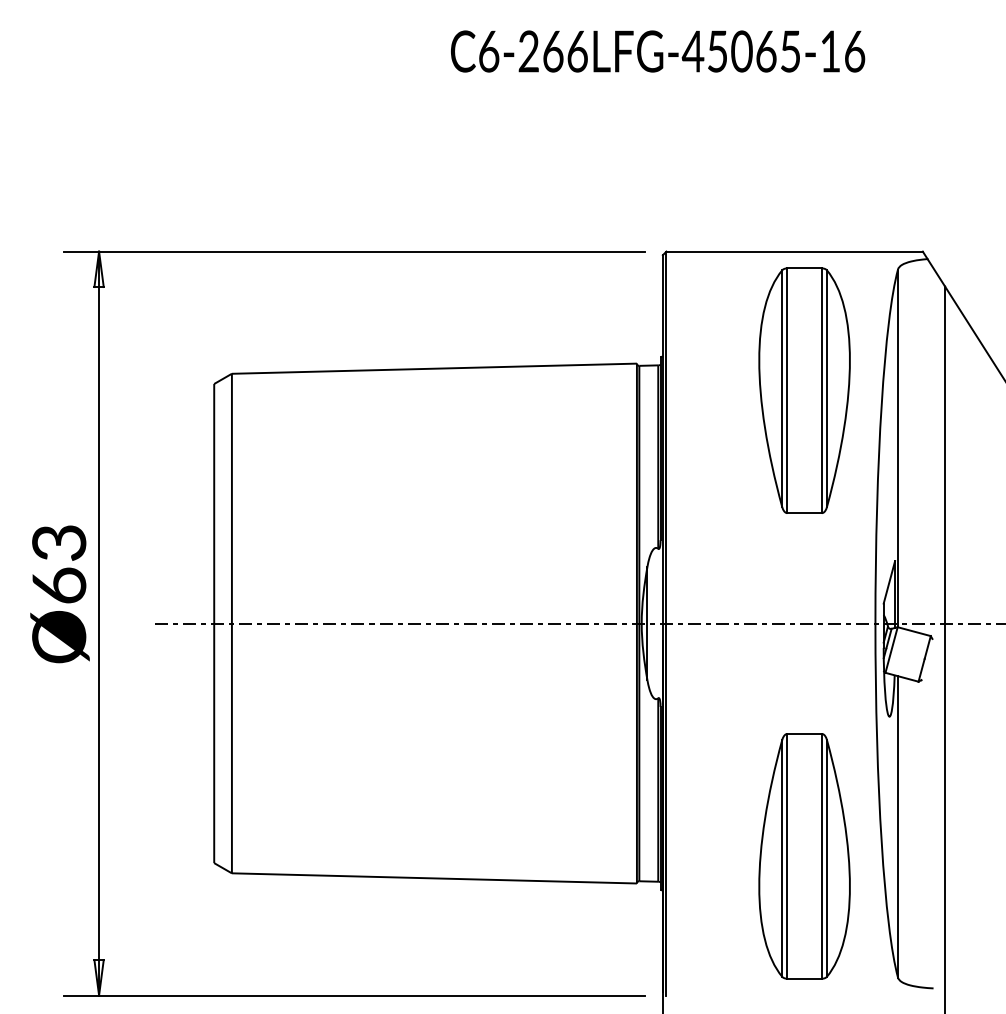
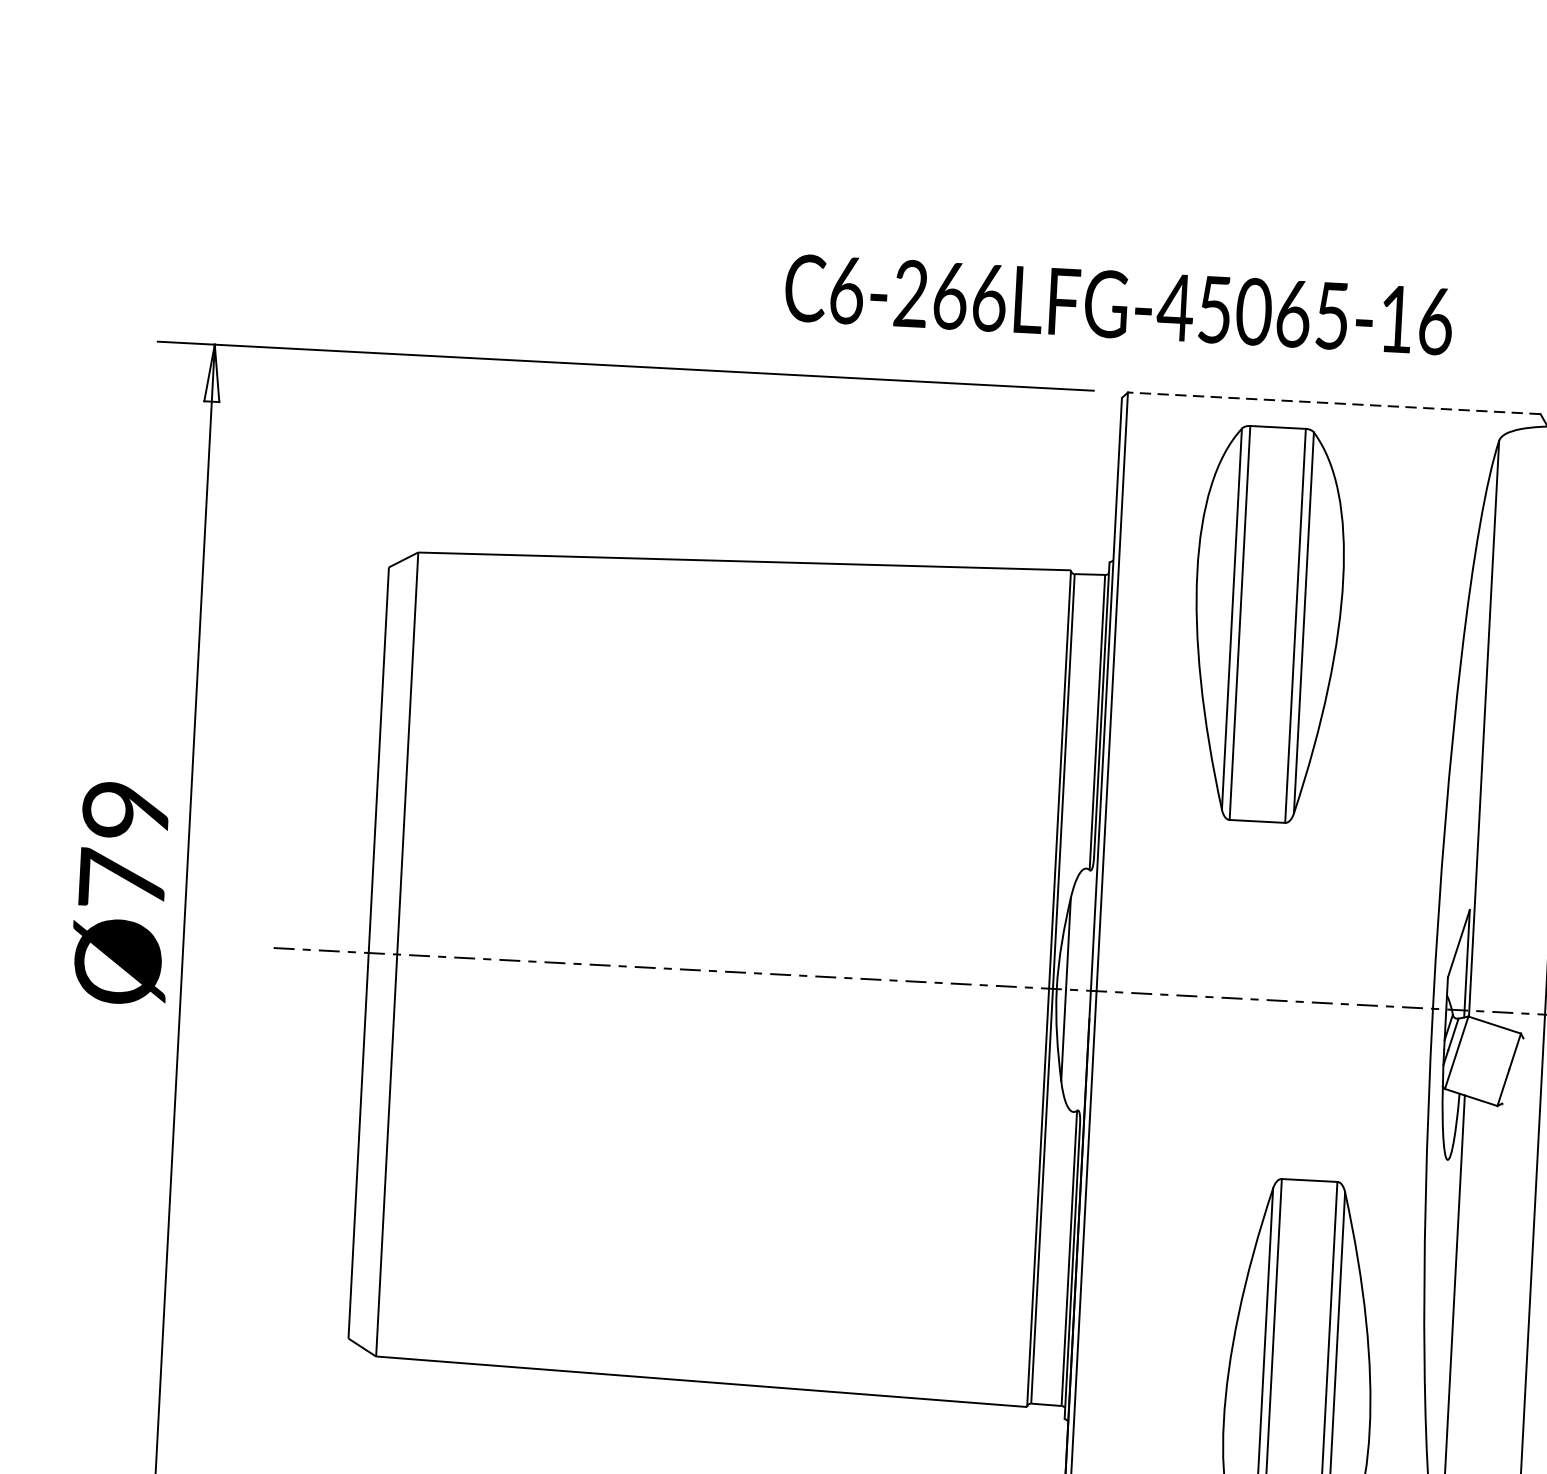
text: (658, 51) -> (1119, 304), moved
line: (794, 251) -> (1334, 403), solid -> dashed
part: (804, 390) -> (1267, 623), moved
text: (59, 564) -> (124, 844), Ø63 -> Ø79

